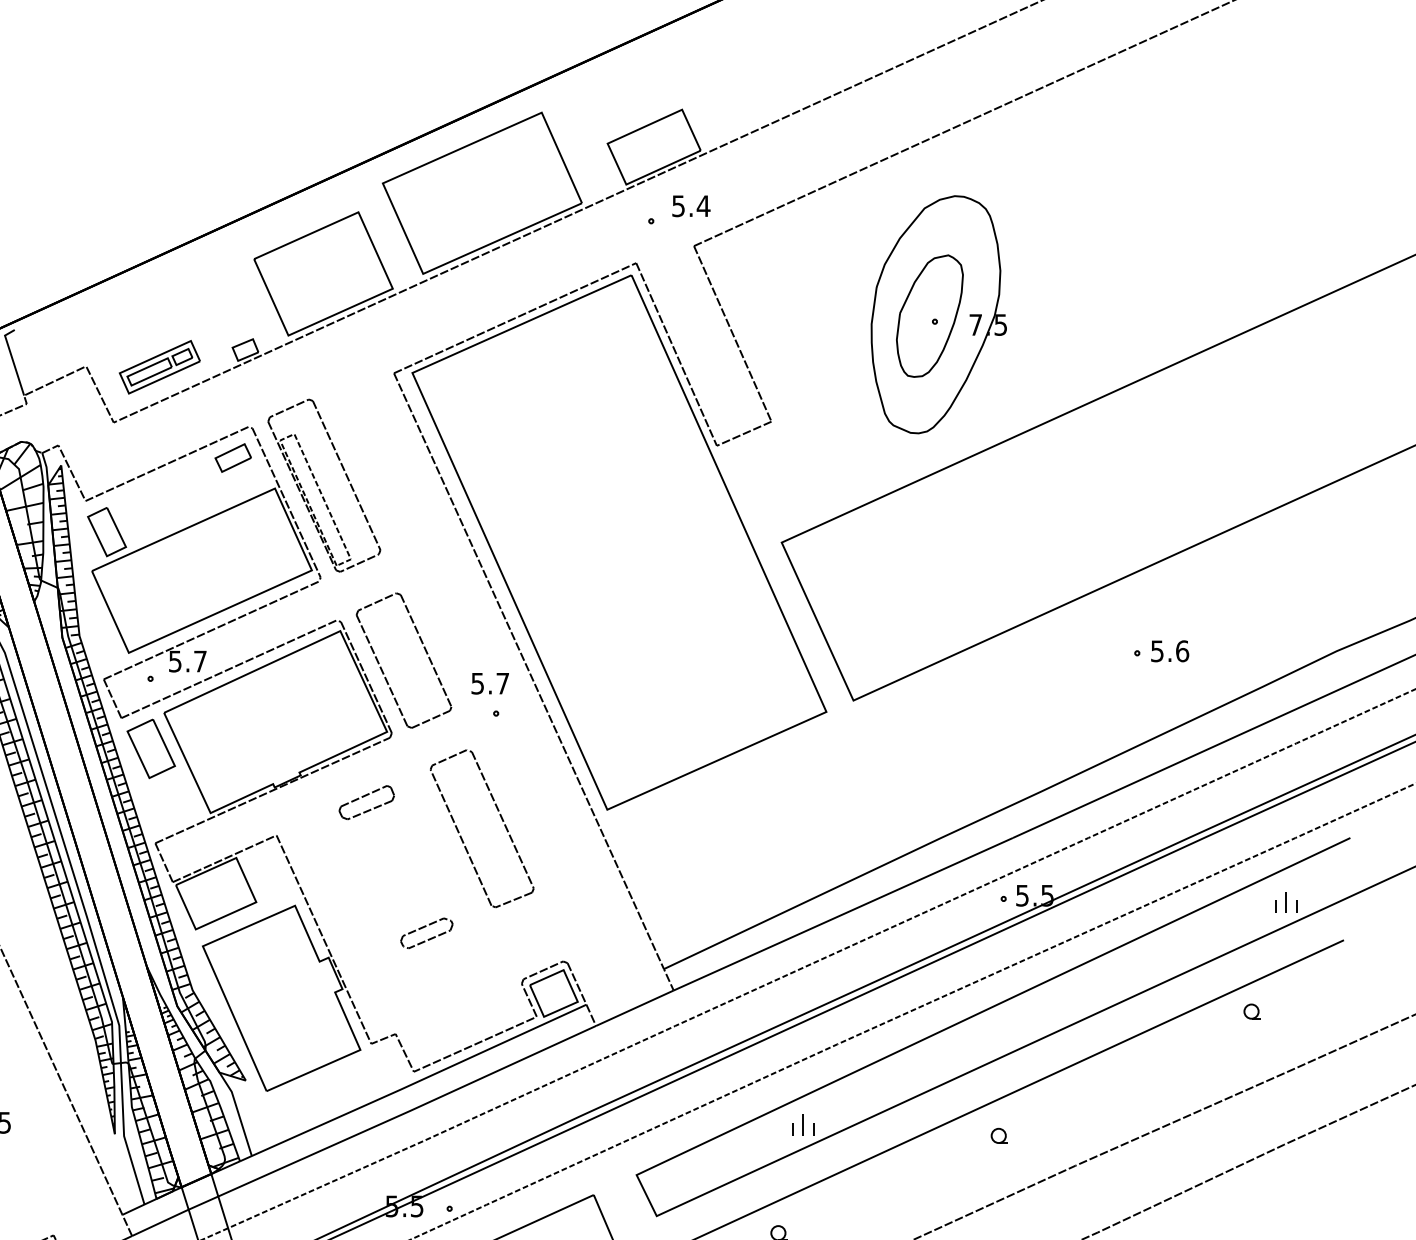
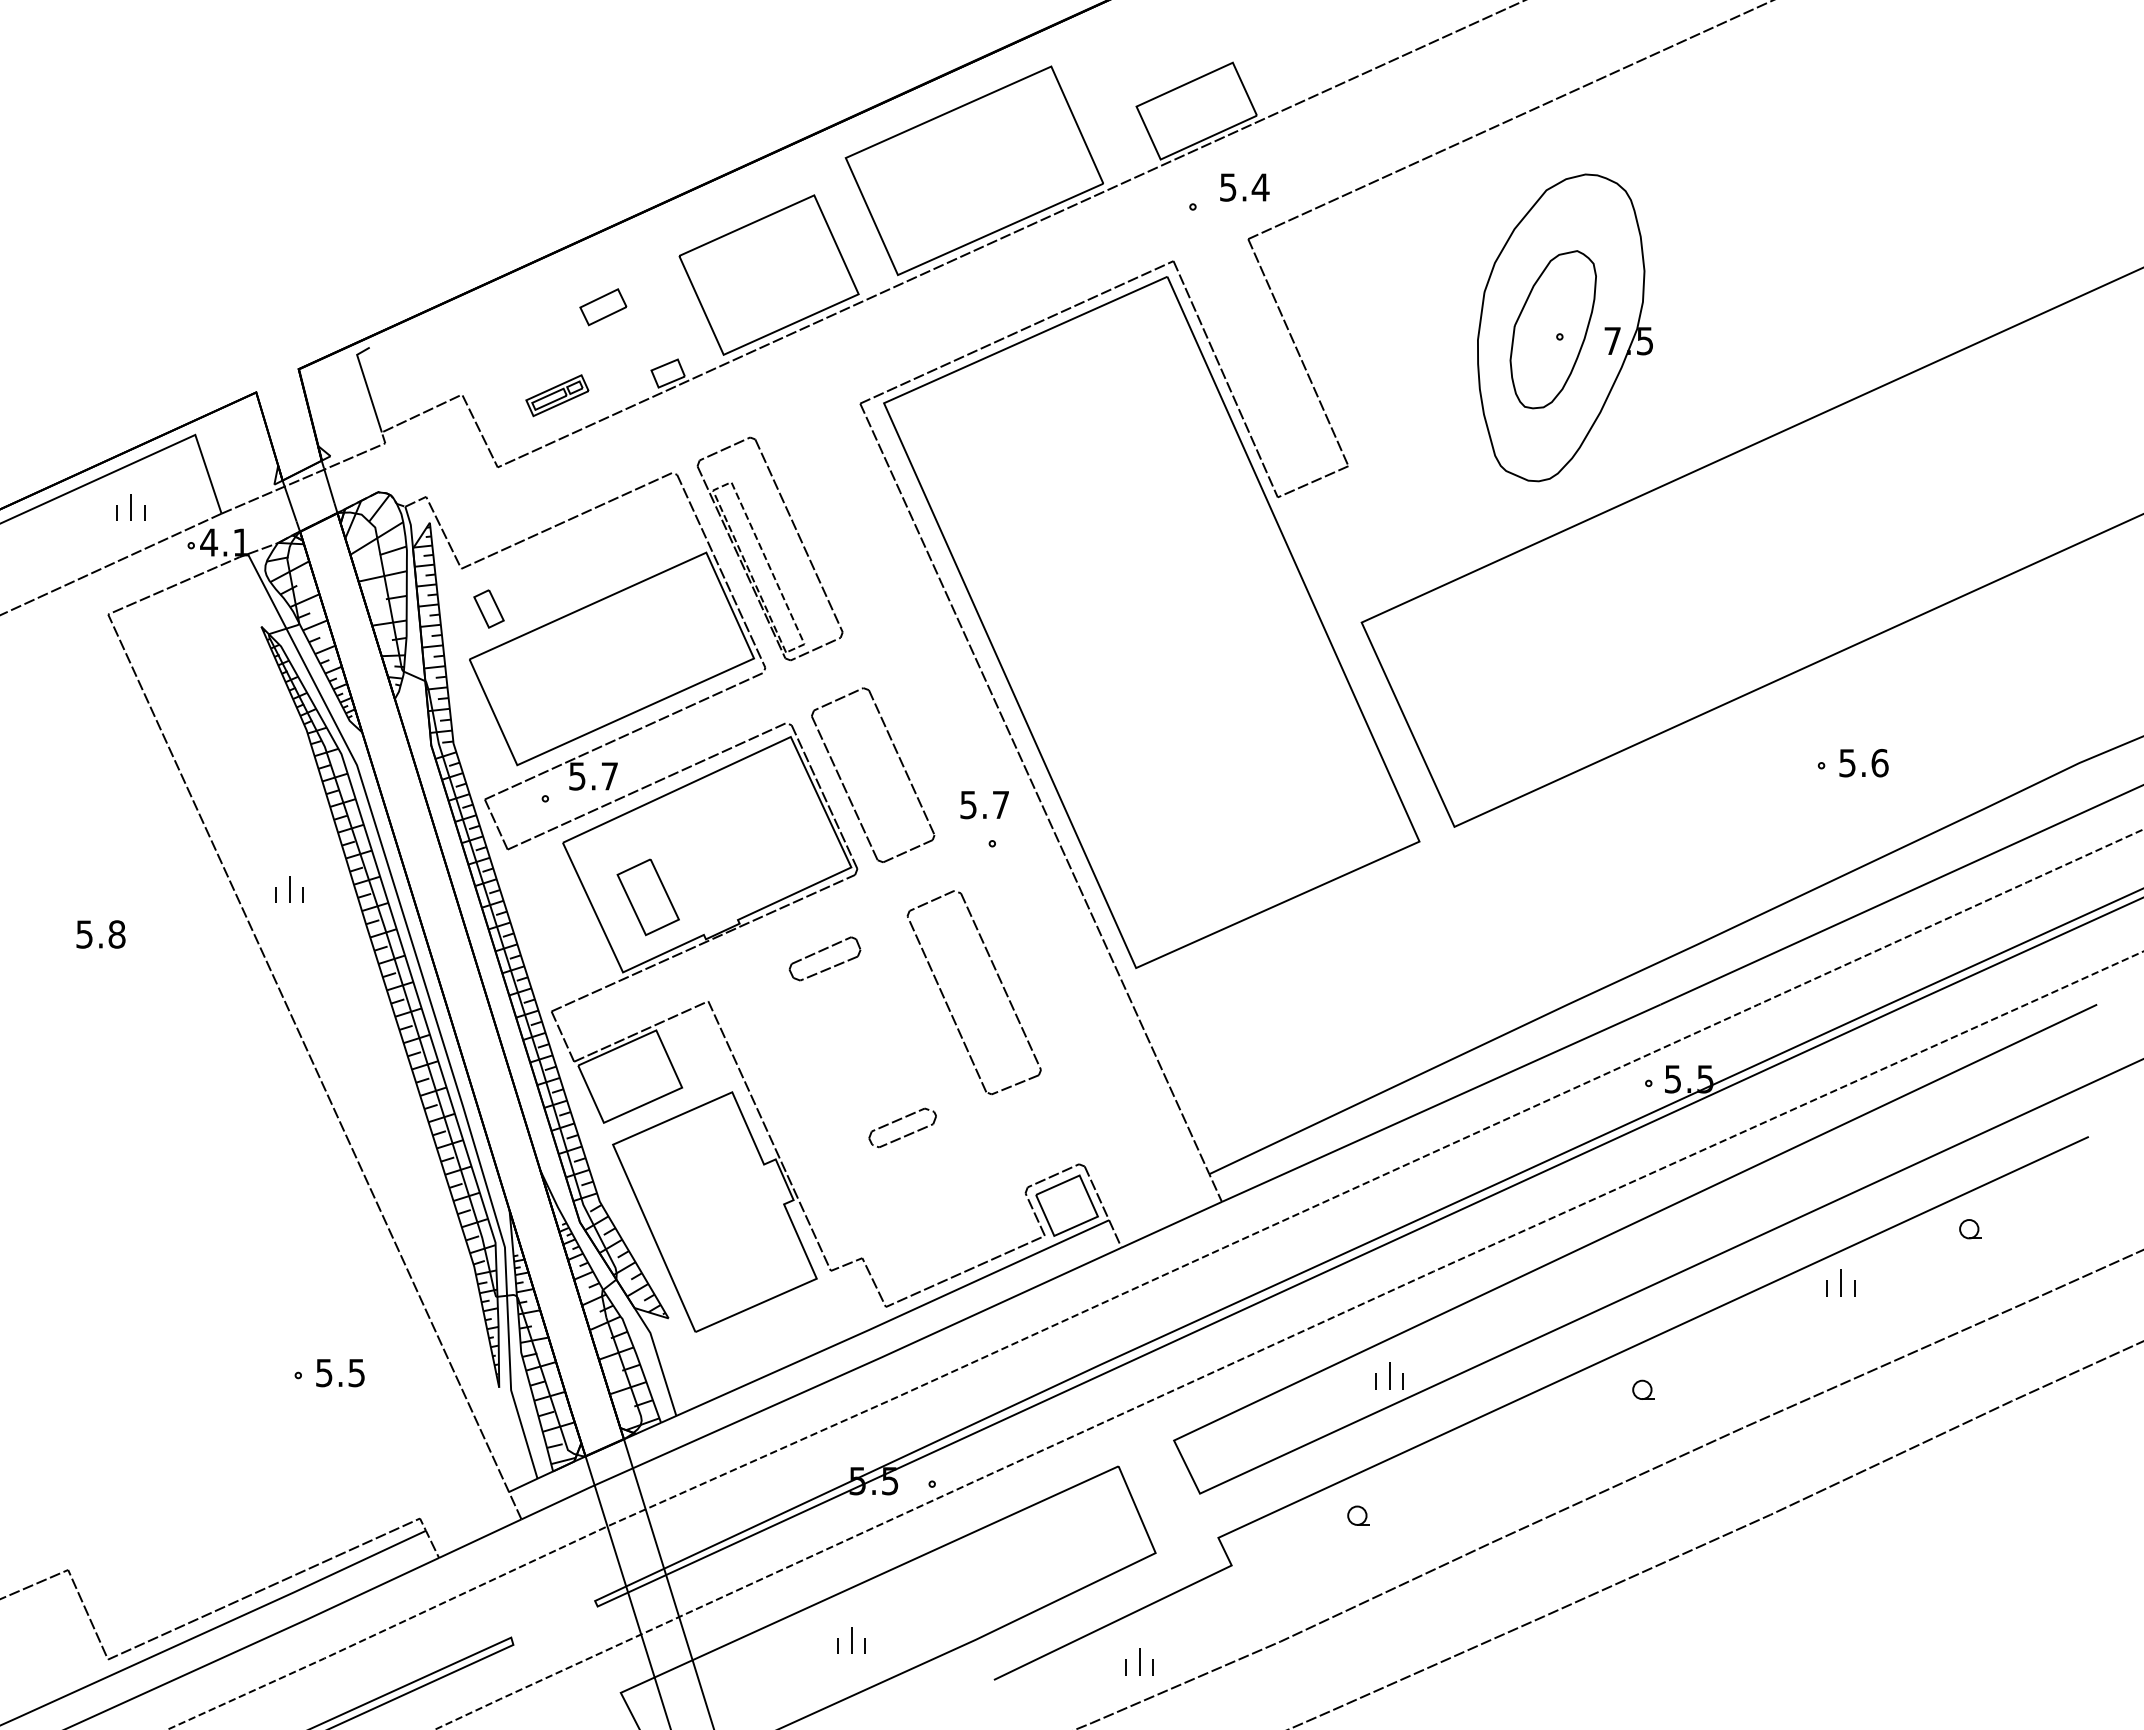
part: (159, 367) -> (557, 395), size x0.6
part: (233, 458) -> (603, 307), moved
part: (106, 531) -> (488, 608), size x0.6
part: (150, 748) -> (647, 897), moved
part: (1285, 902) -> (1840, 1282), moved

